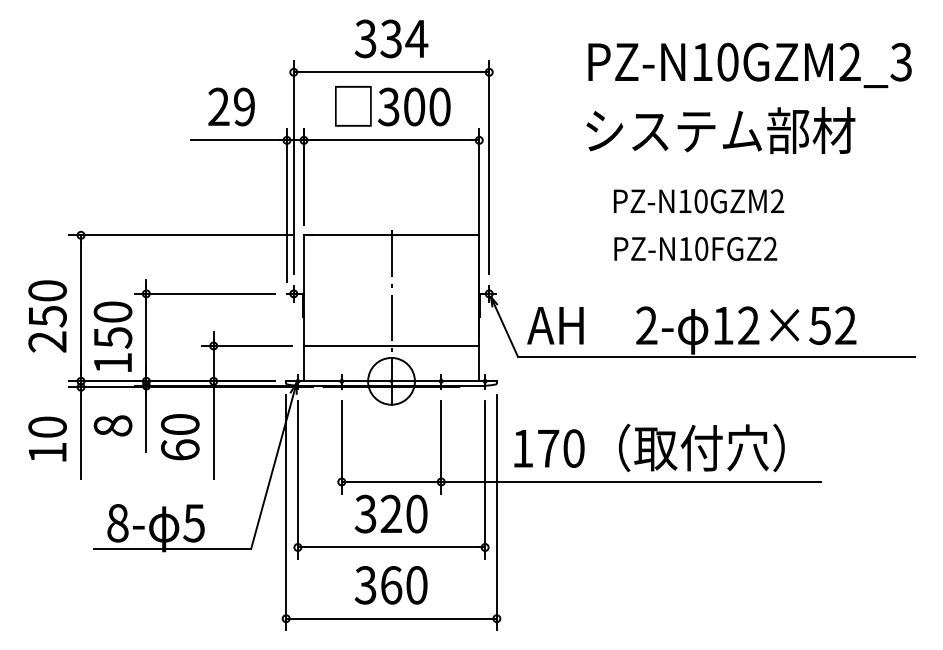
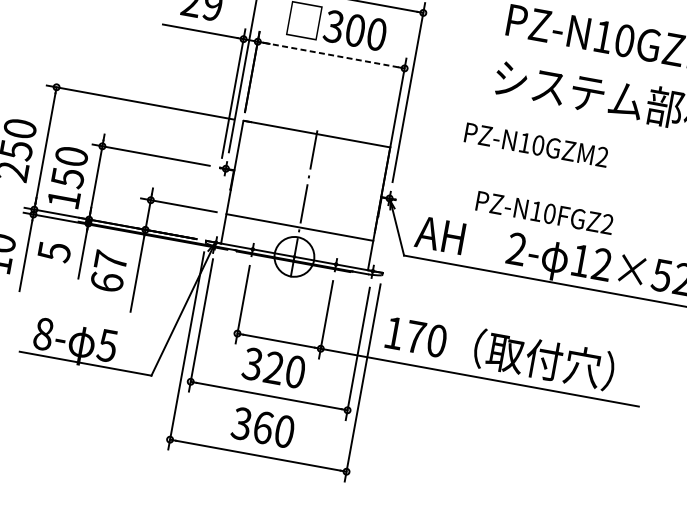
line: (391, 140) -> (331, 55), solid -> dashed
text: (699, 201) -> (537, 145), moved
text: (695, 248) -> (544, 212), moved
text: (180, 424) -> (111, 260), 60 -> 67
text: (112, 426) -> (53, 252), 8 -> 5

